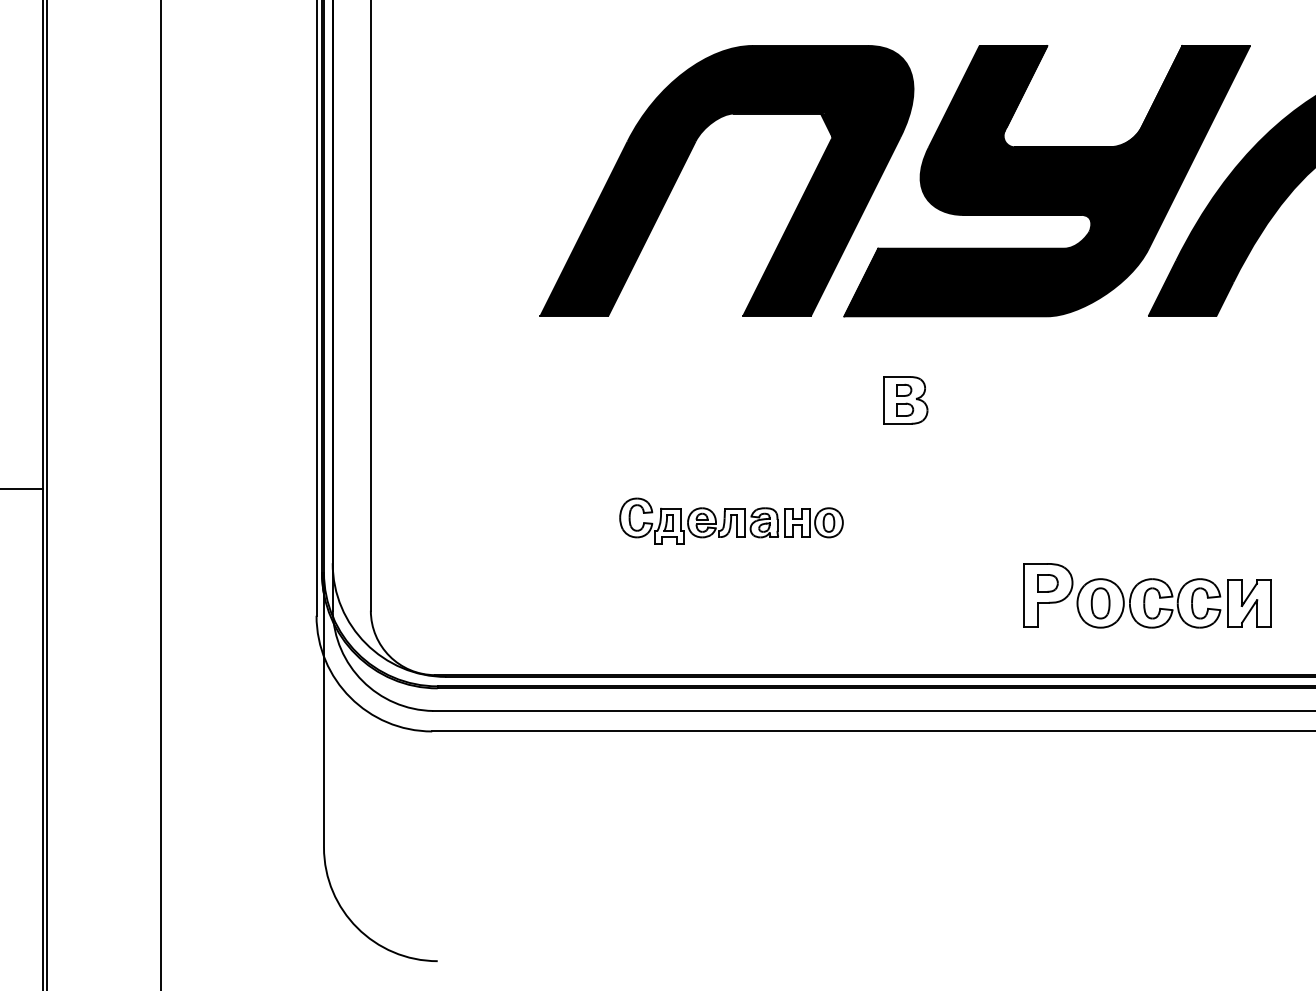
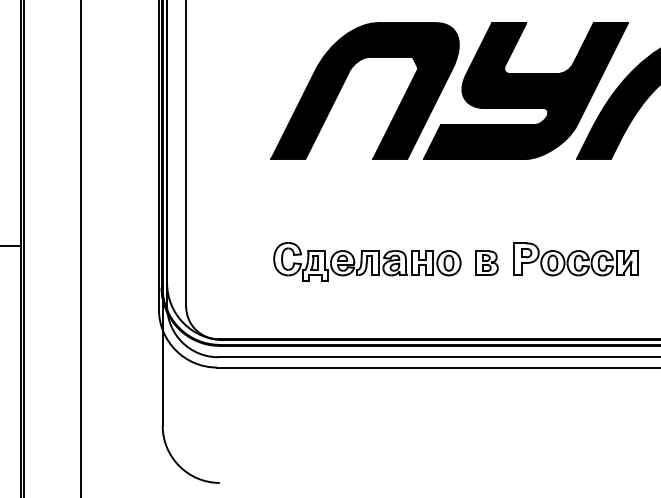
part: (904, 398) -> (486, 262), moved
part: (731, 520) -> (367, 261), size x1.67
part: (1145, 596) -> (575, 259), moved

